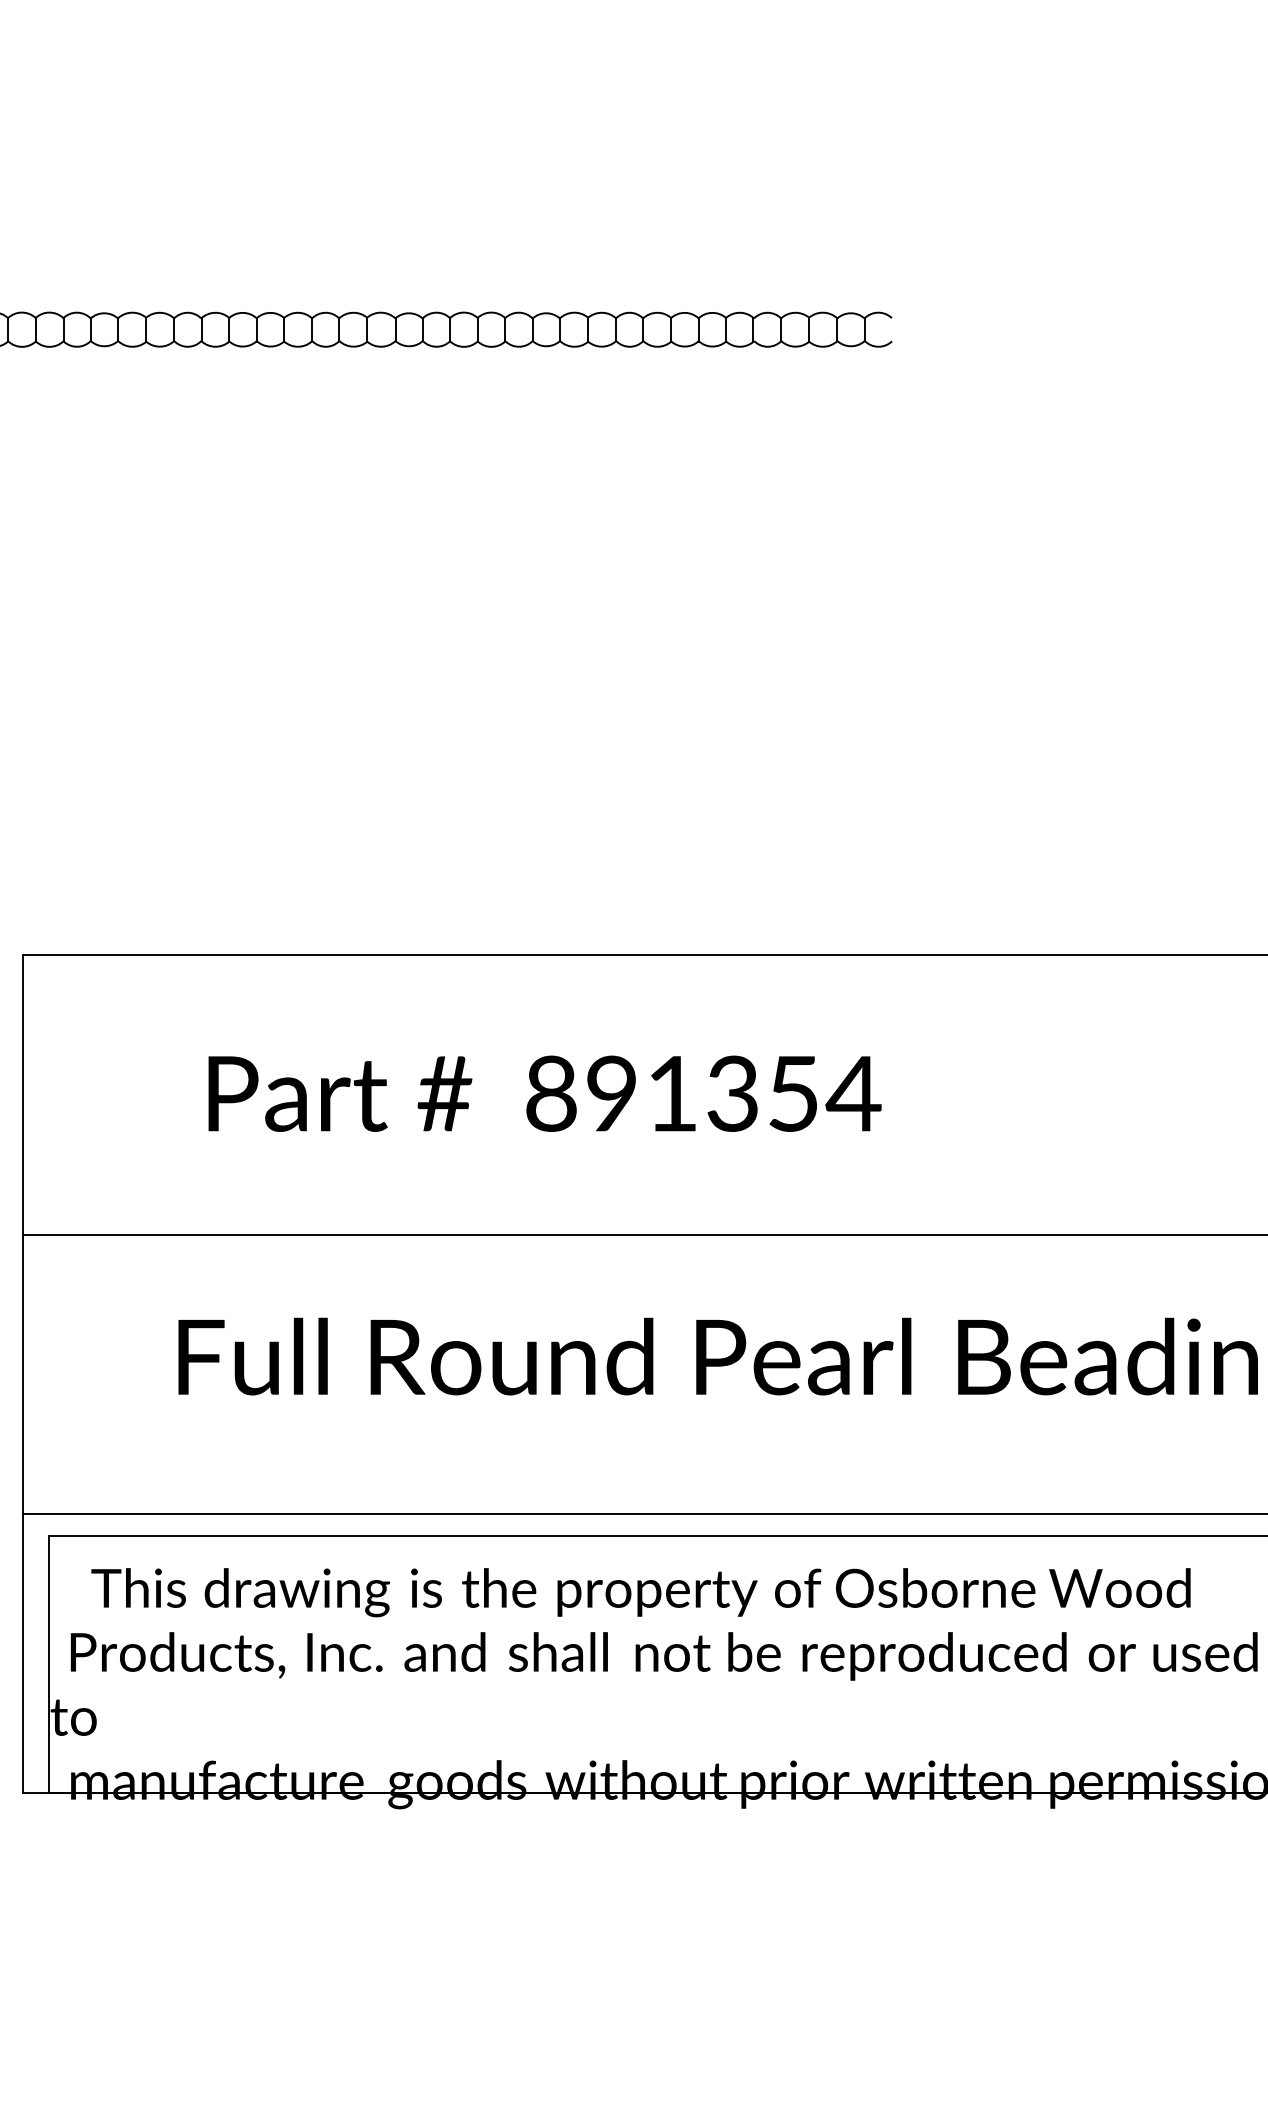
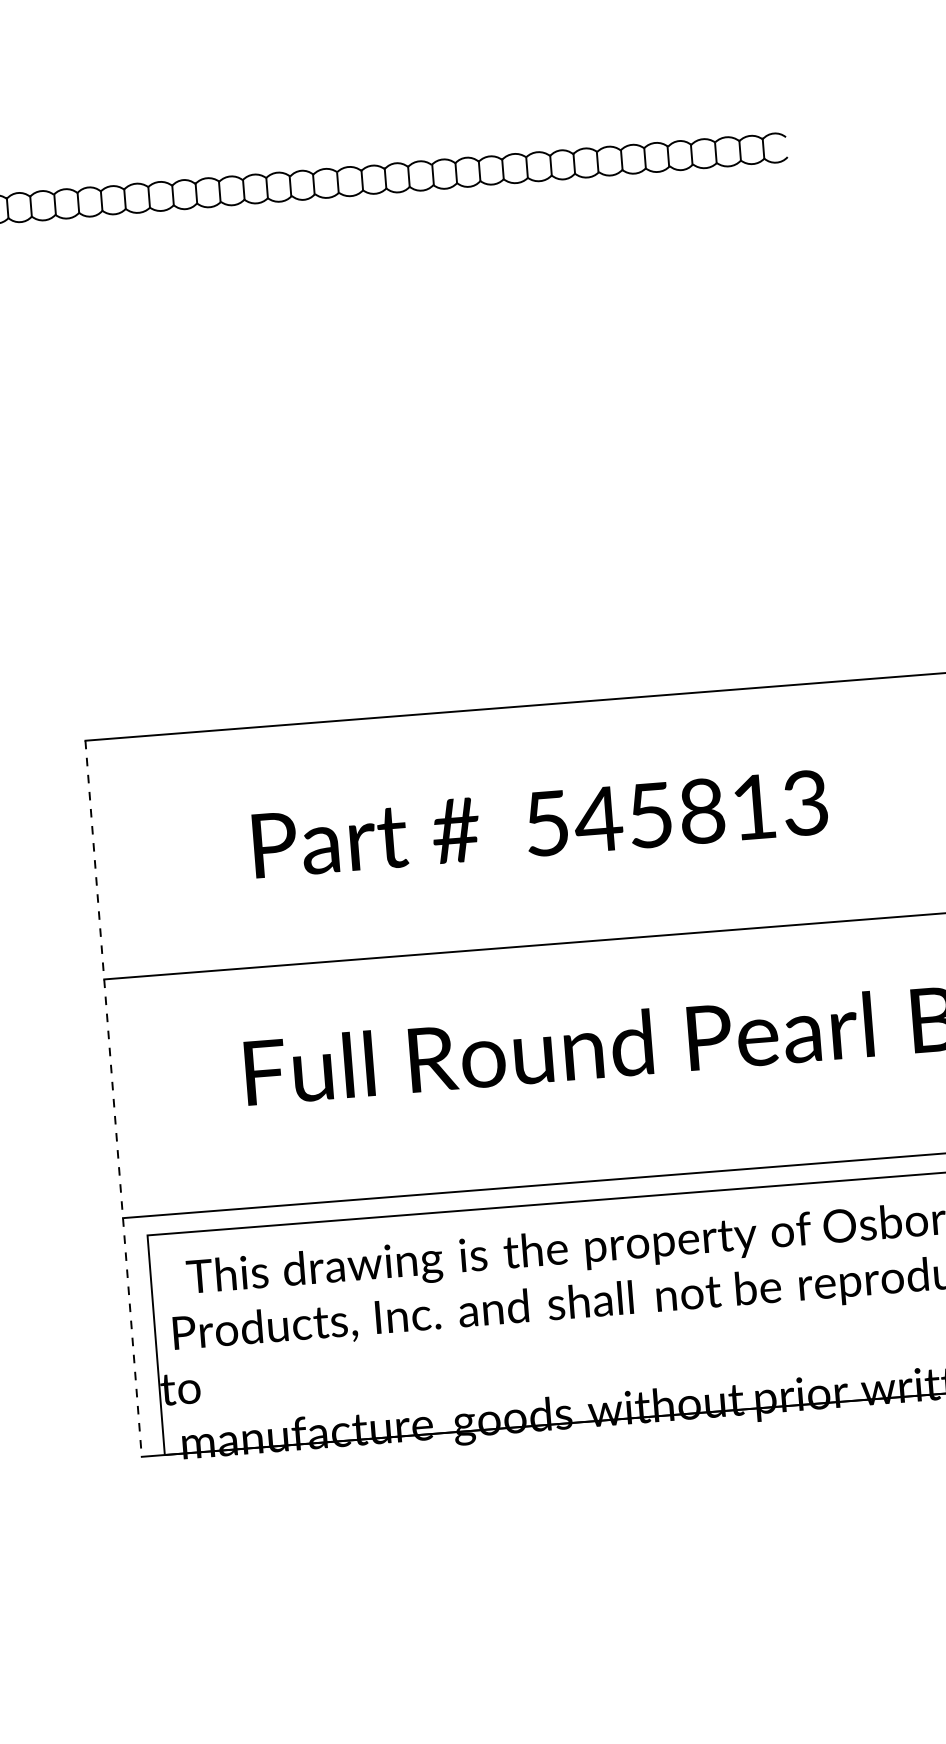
text: (703, 1093) -> (677, 813), 891354 -> 545813
line: (22, 1374) -> (113, 1099), solid -> dashed

